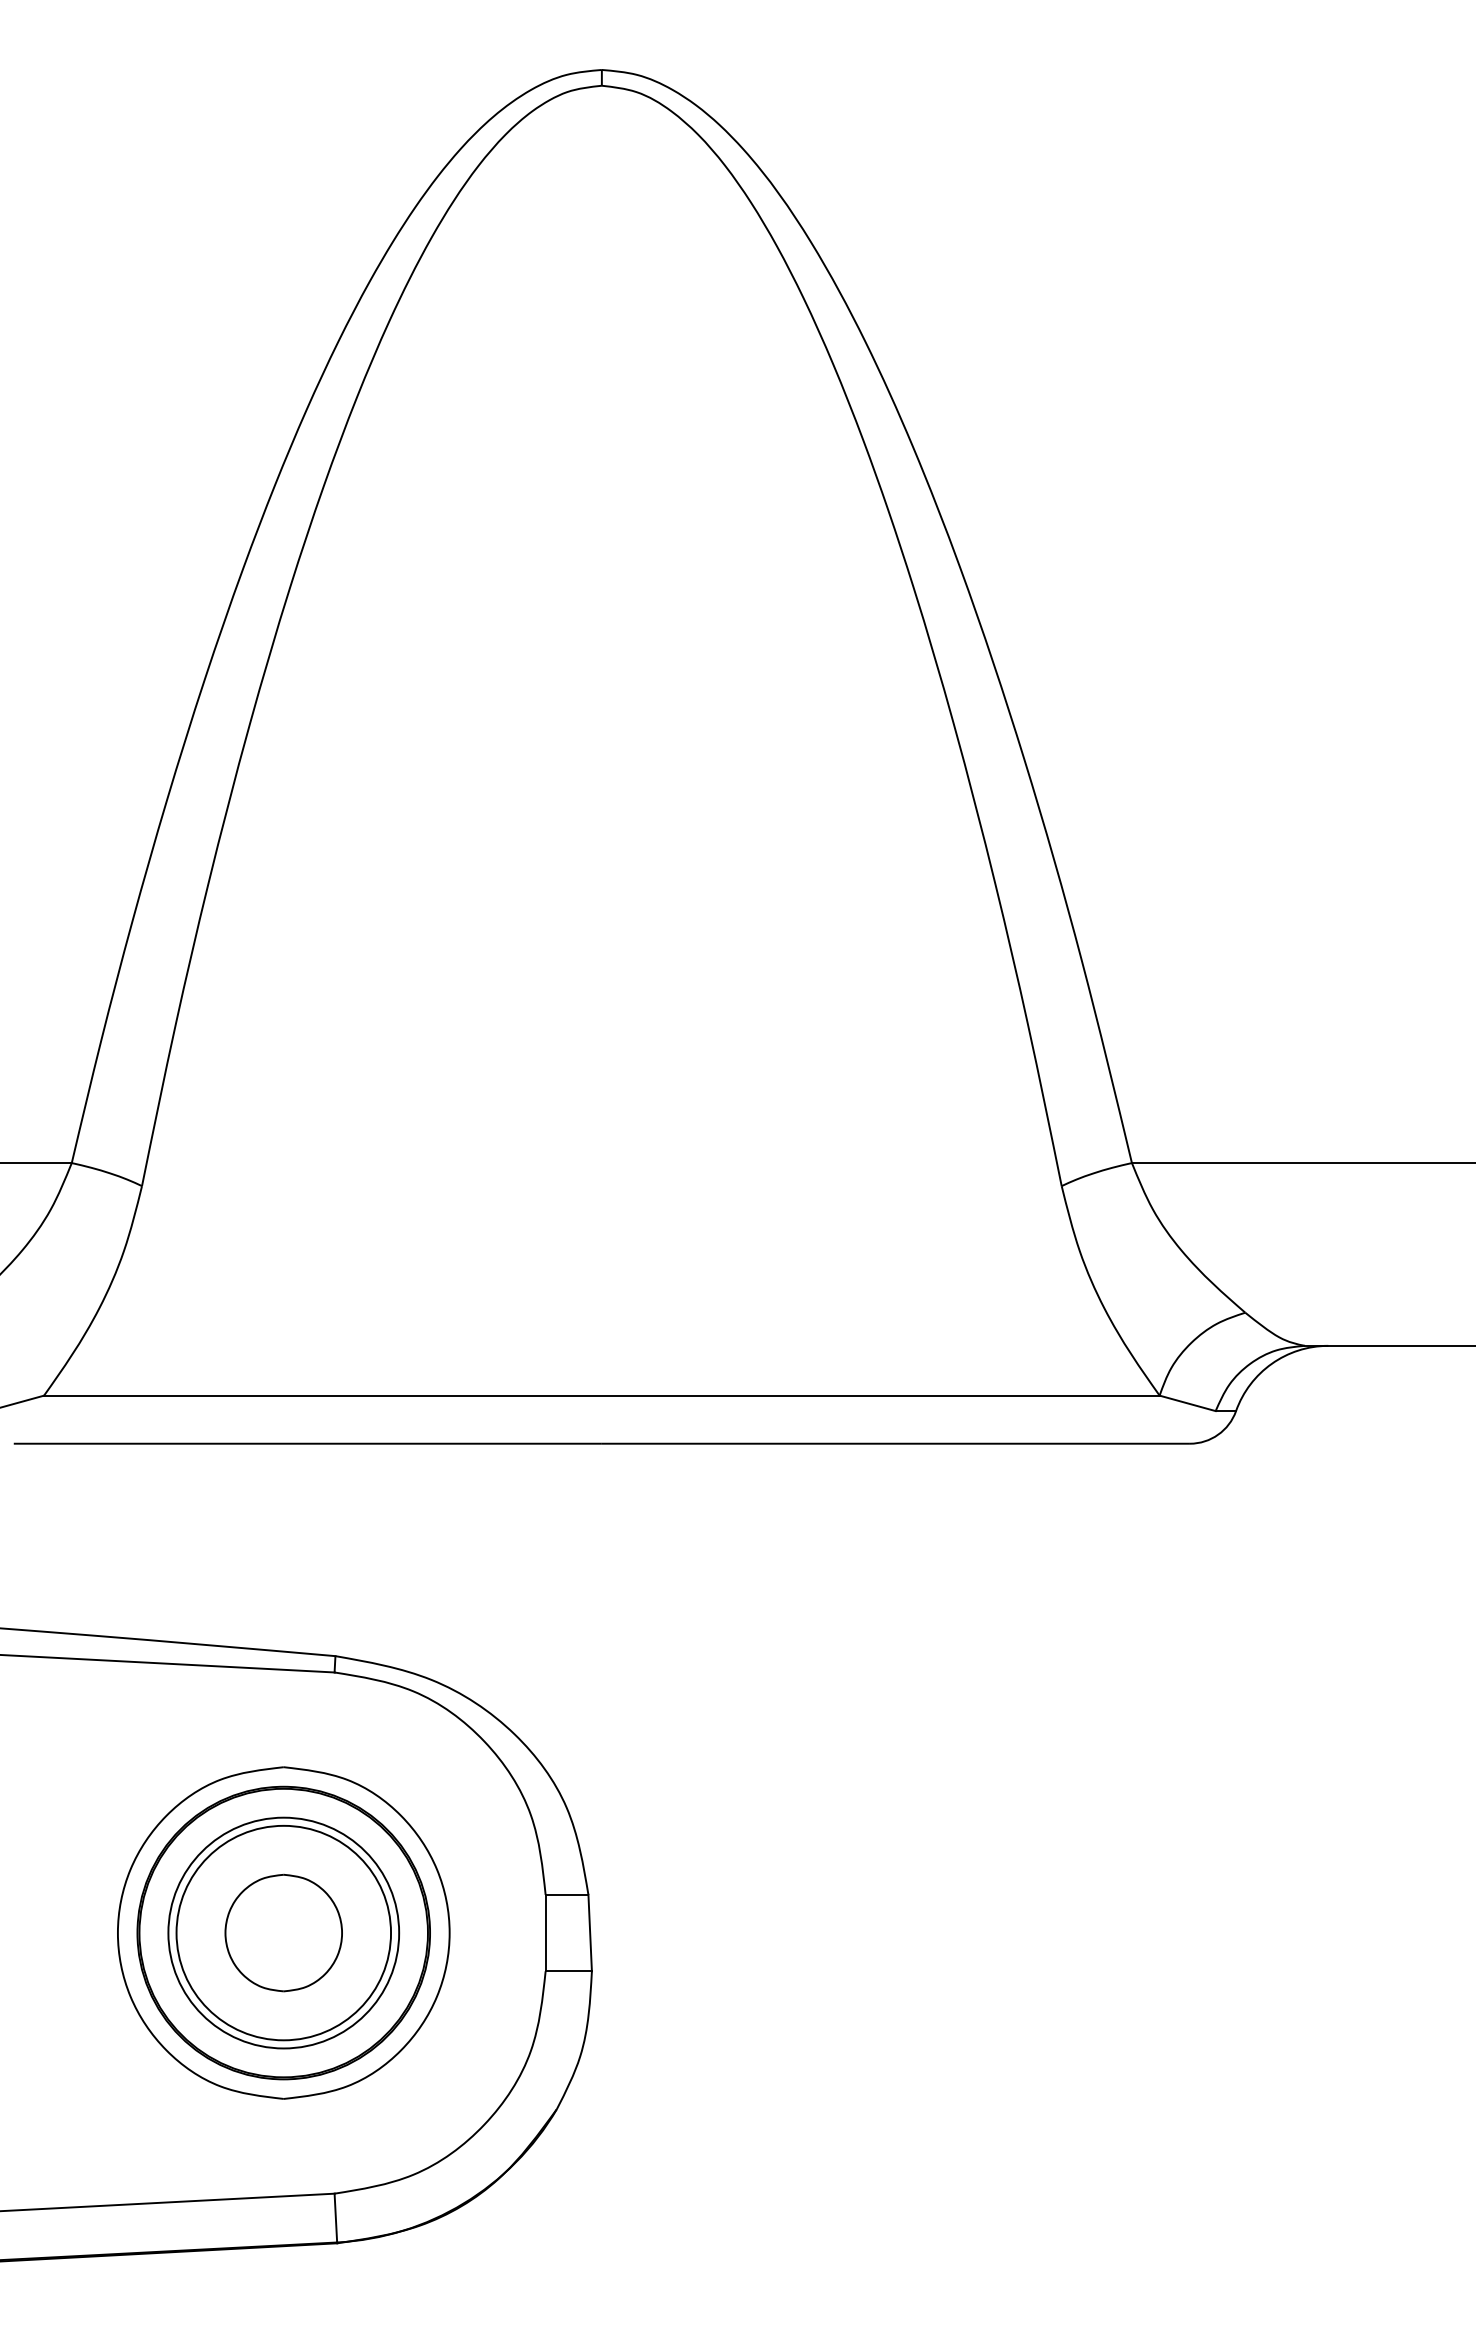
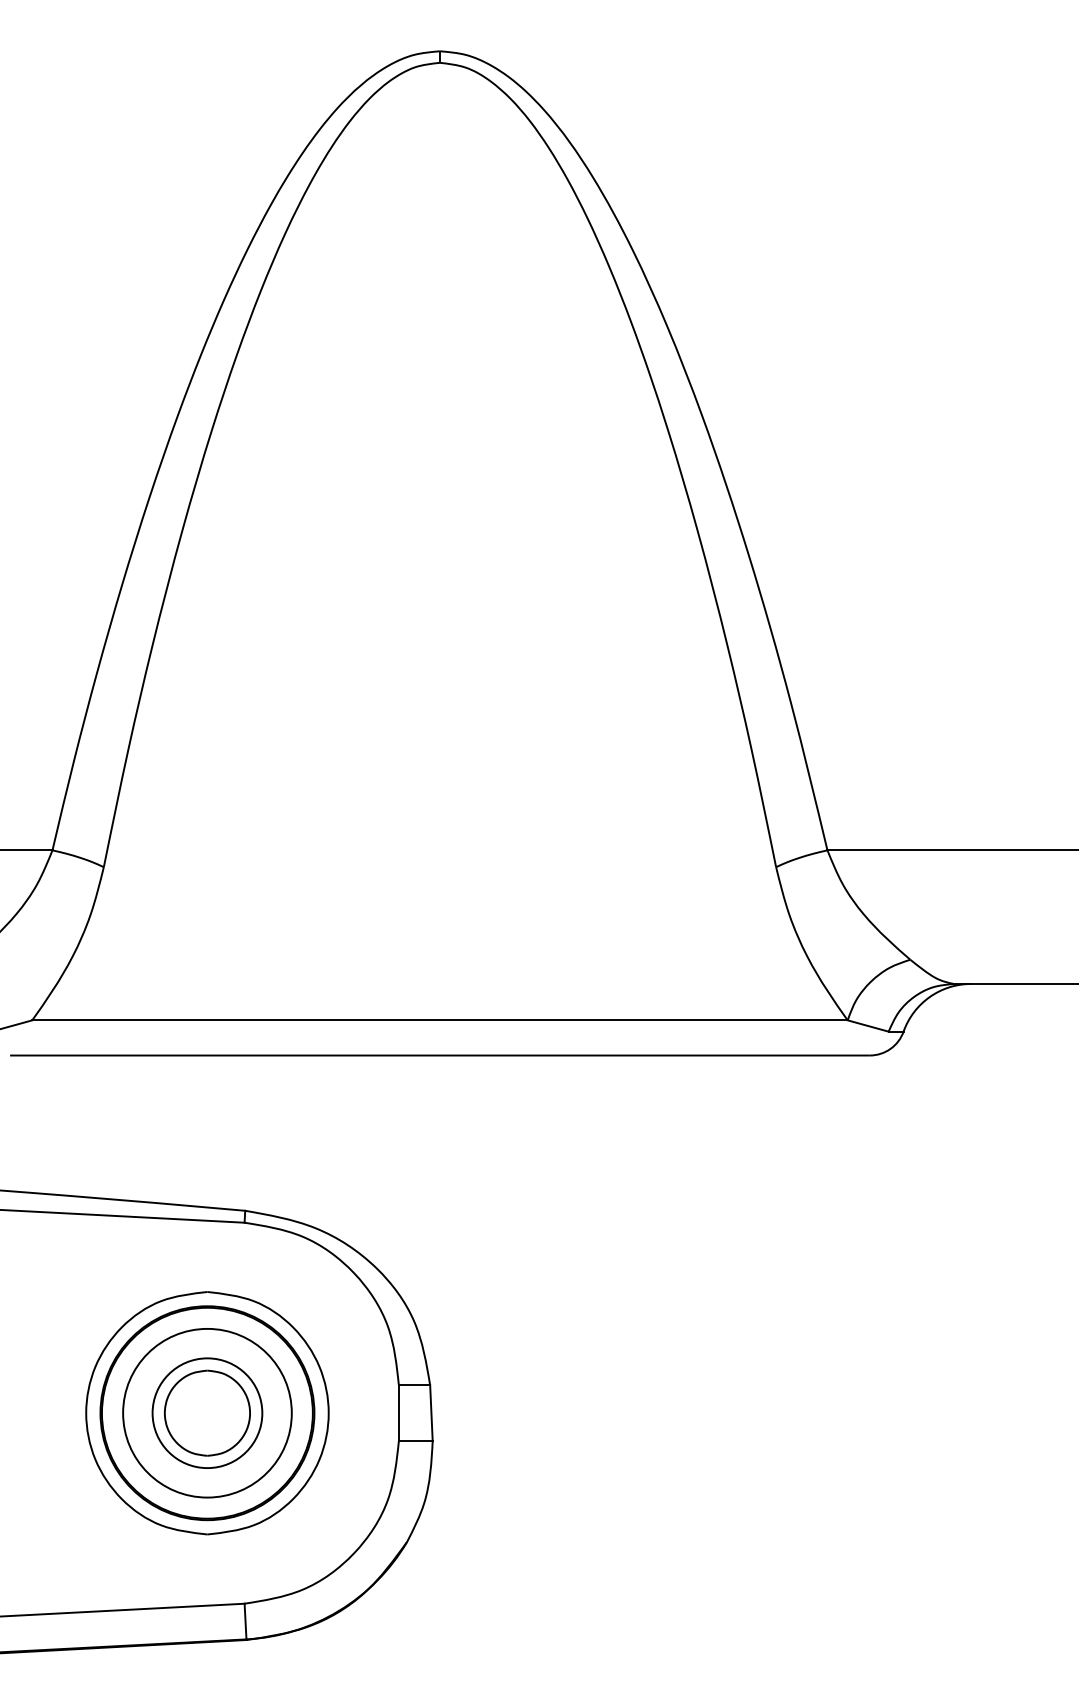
circle: (283, 1932) -> (207, 1412), size x0.7

